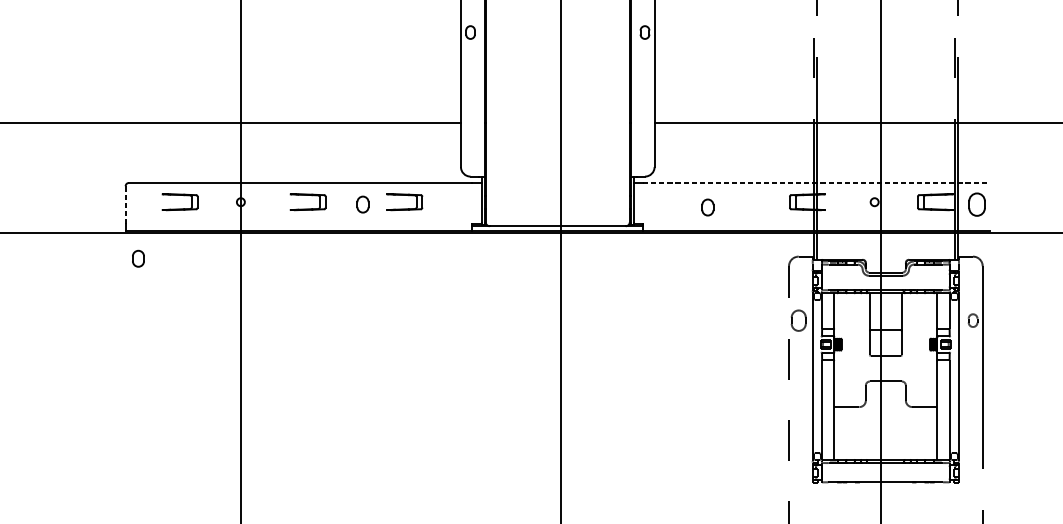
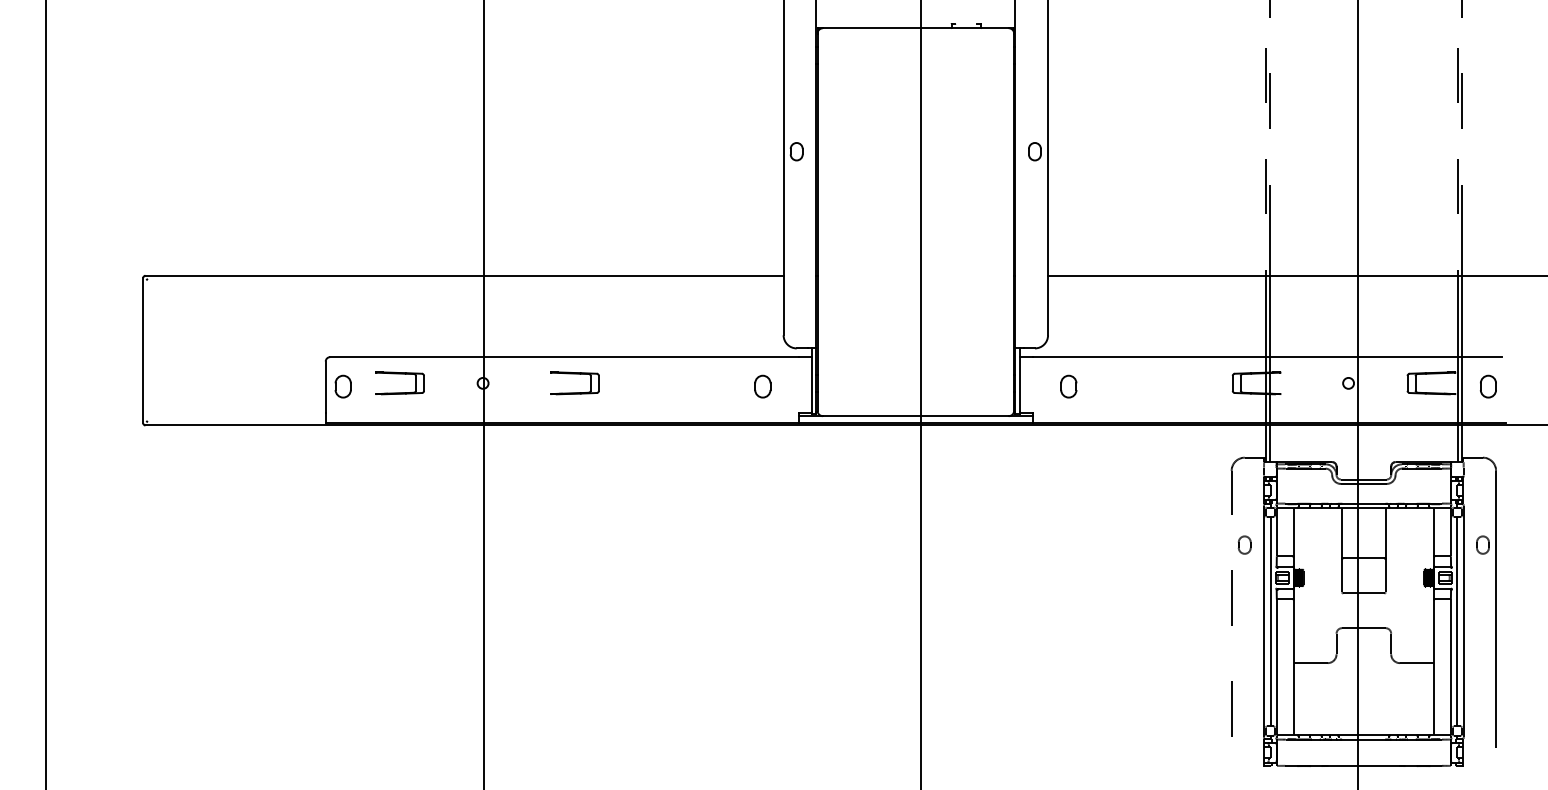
line: (815, 183) -> (1267, 357), dashed -> solid
part: (404, 195) -> (706, 374), removed
part: (362, 204) -> (762, 386), moved
part: (977, 204) -> (1488, 386), size x0.71
line: (125, 205) -> (325, 387), dashed -> solid
part: (707, 207) -> (1068, 386), moved
part: (137, 258) -> (342, 386), moved
part: (798, 320) -> (1244, 544), size x0.62
line: (817, 376) -> (1270, 621), added
line: (953, 376) -> (1456, 621), added

